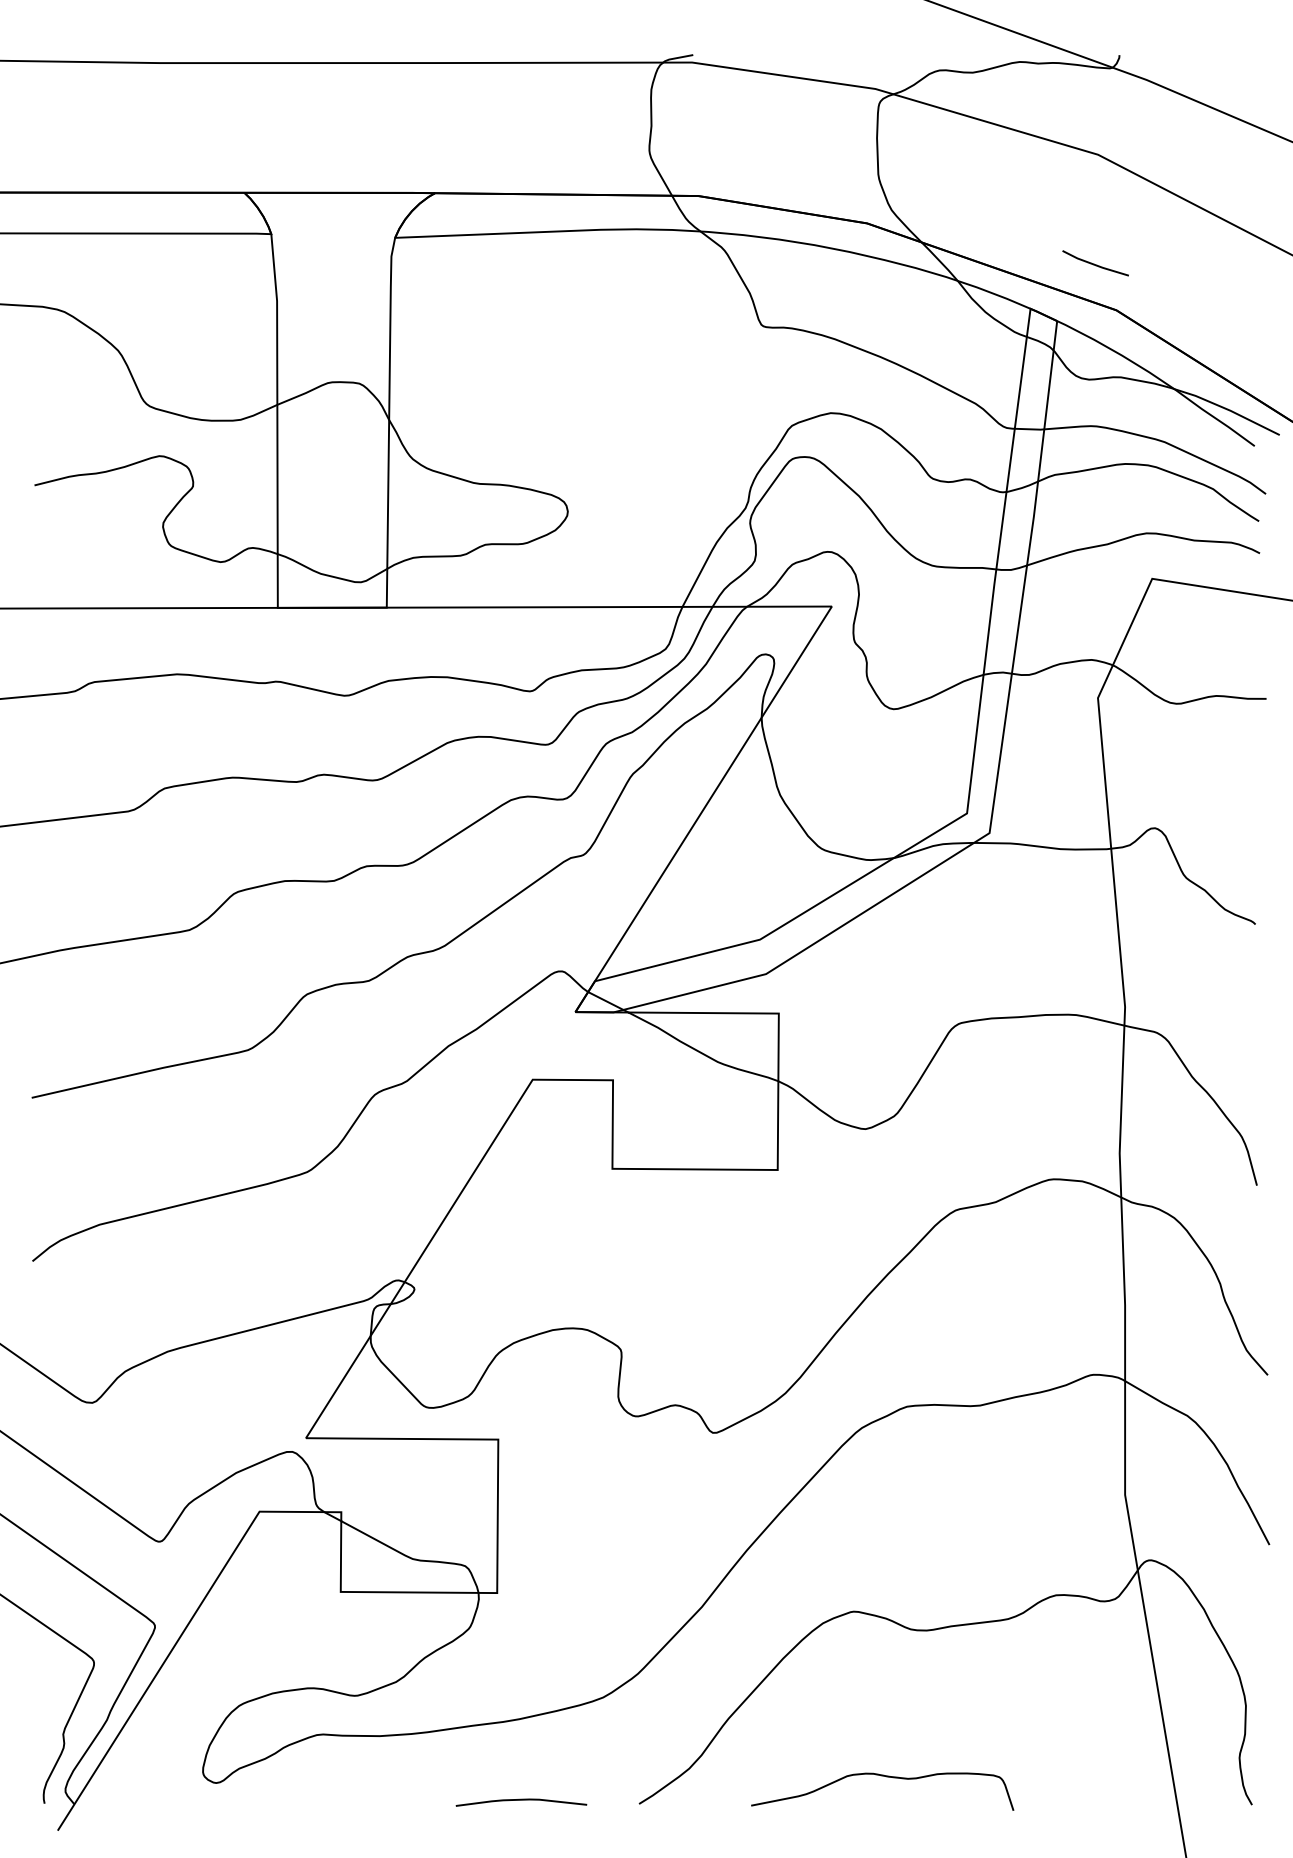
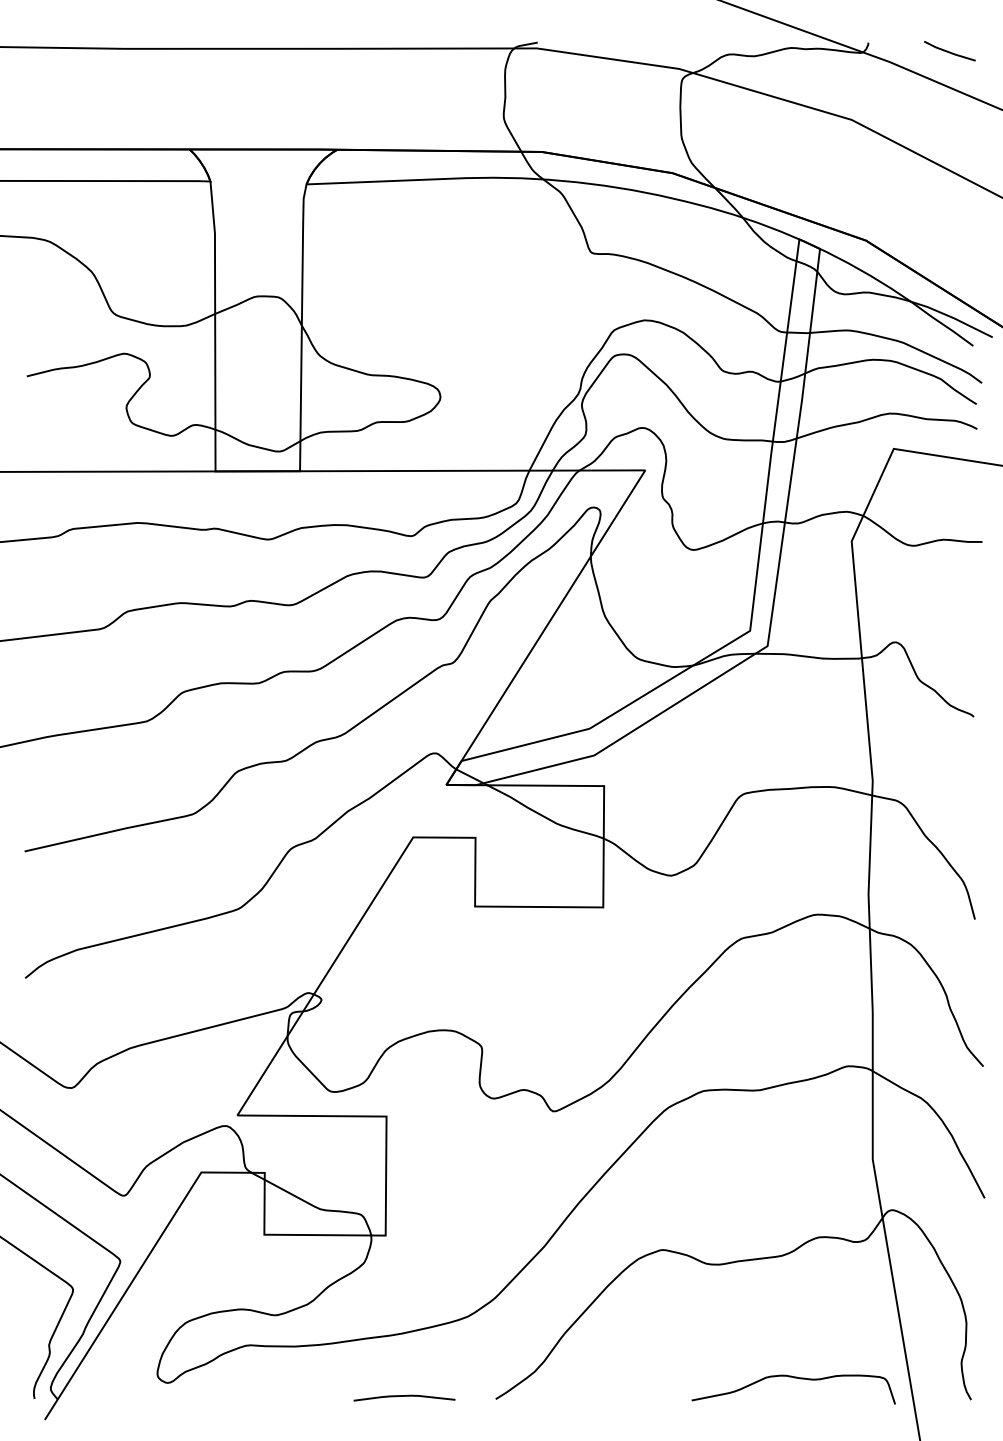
line: (1095, 263) -> (949, 51), moved
curve: (883, 1777) -> (794, 1378), moved

